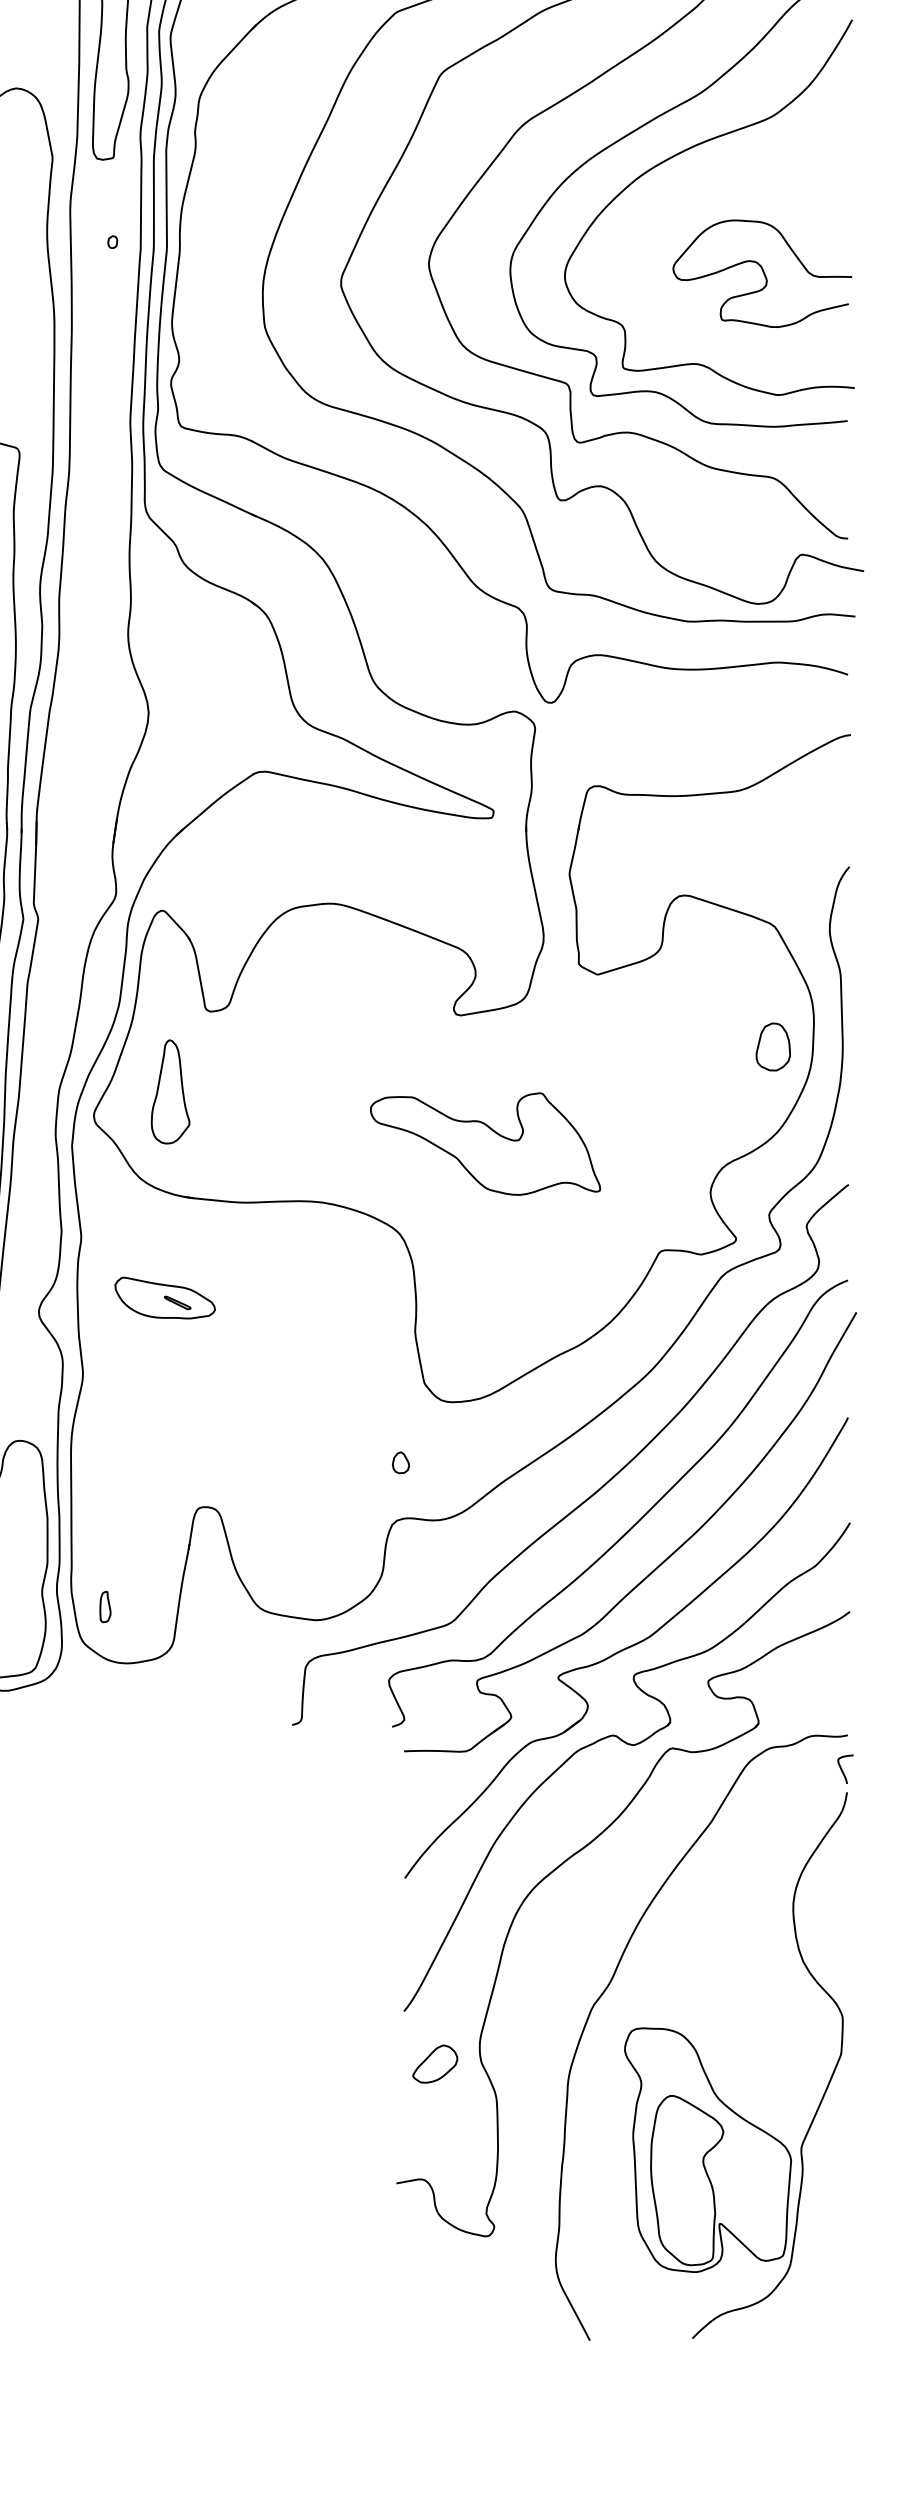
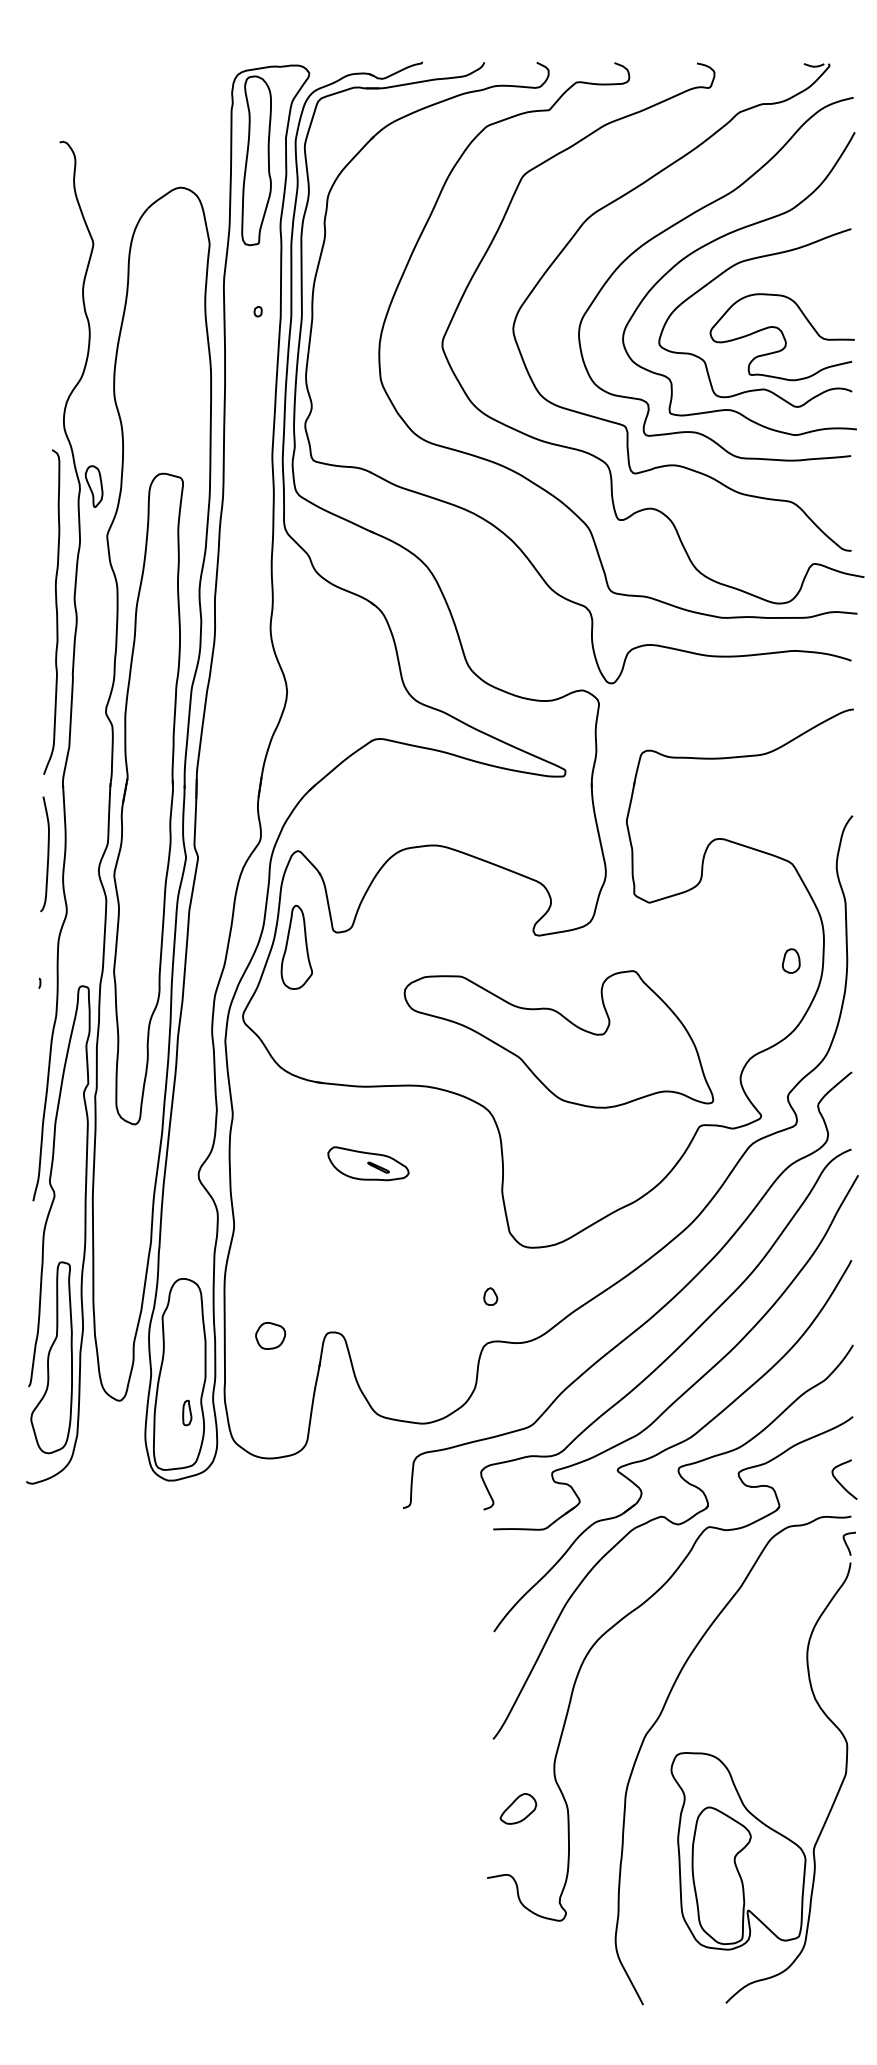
curve: (686, 197) -> (721, 275), added
part: (773, 1046) -> (791, 960), size x0.62
part: (170, 1090) -> (296, 946), moved
part: (484, 1144) -> (558, 1039), size x1.67
part: (165, 1297) -> (368, 1163), moved
part: (128, 1510) -> (270, 1335), added
part: (105, 1606) -> (187, 1412), moved
curve: (834, 1693) -> (840, 1482), added
part: (435, 2063) -> (518, 1808), moved

